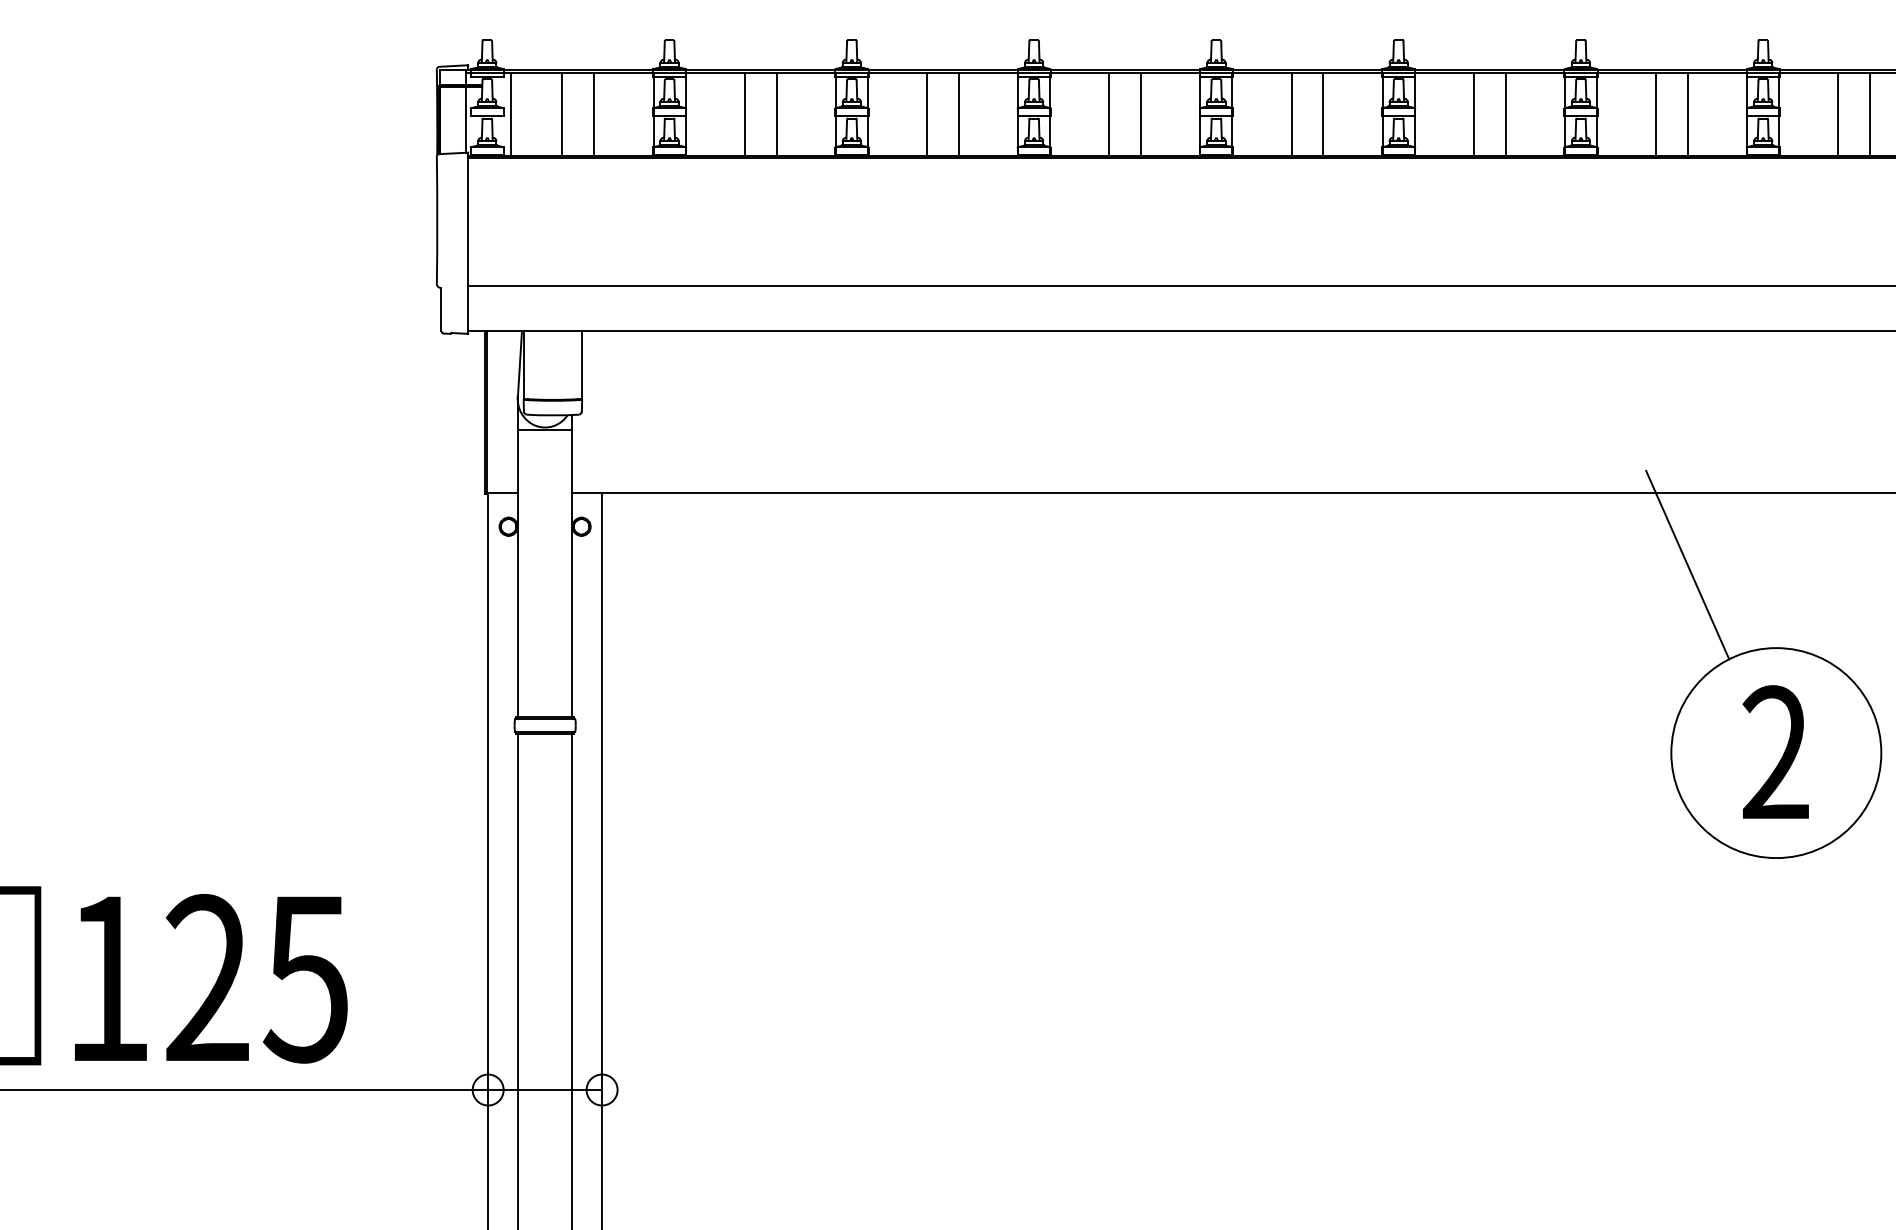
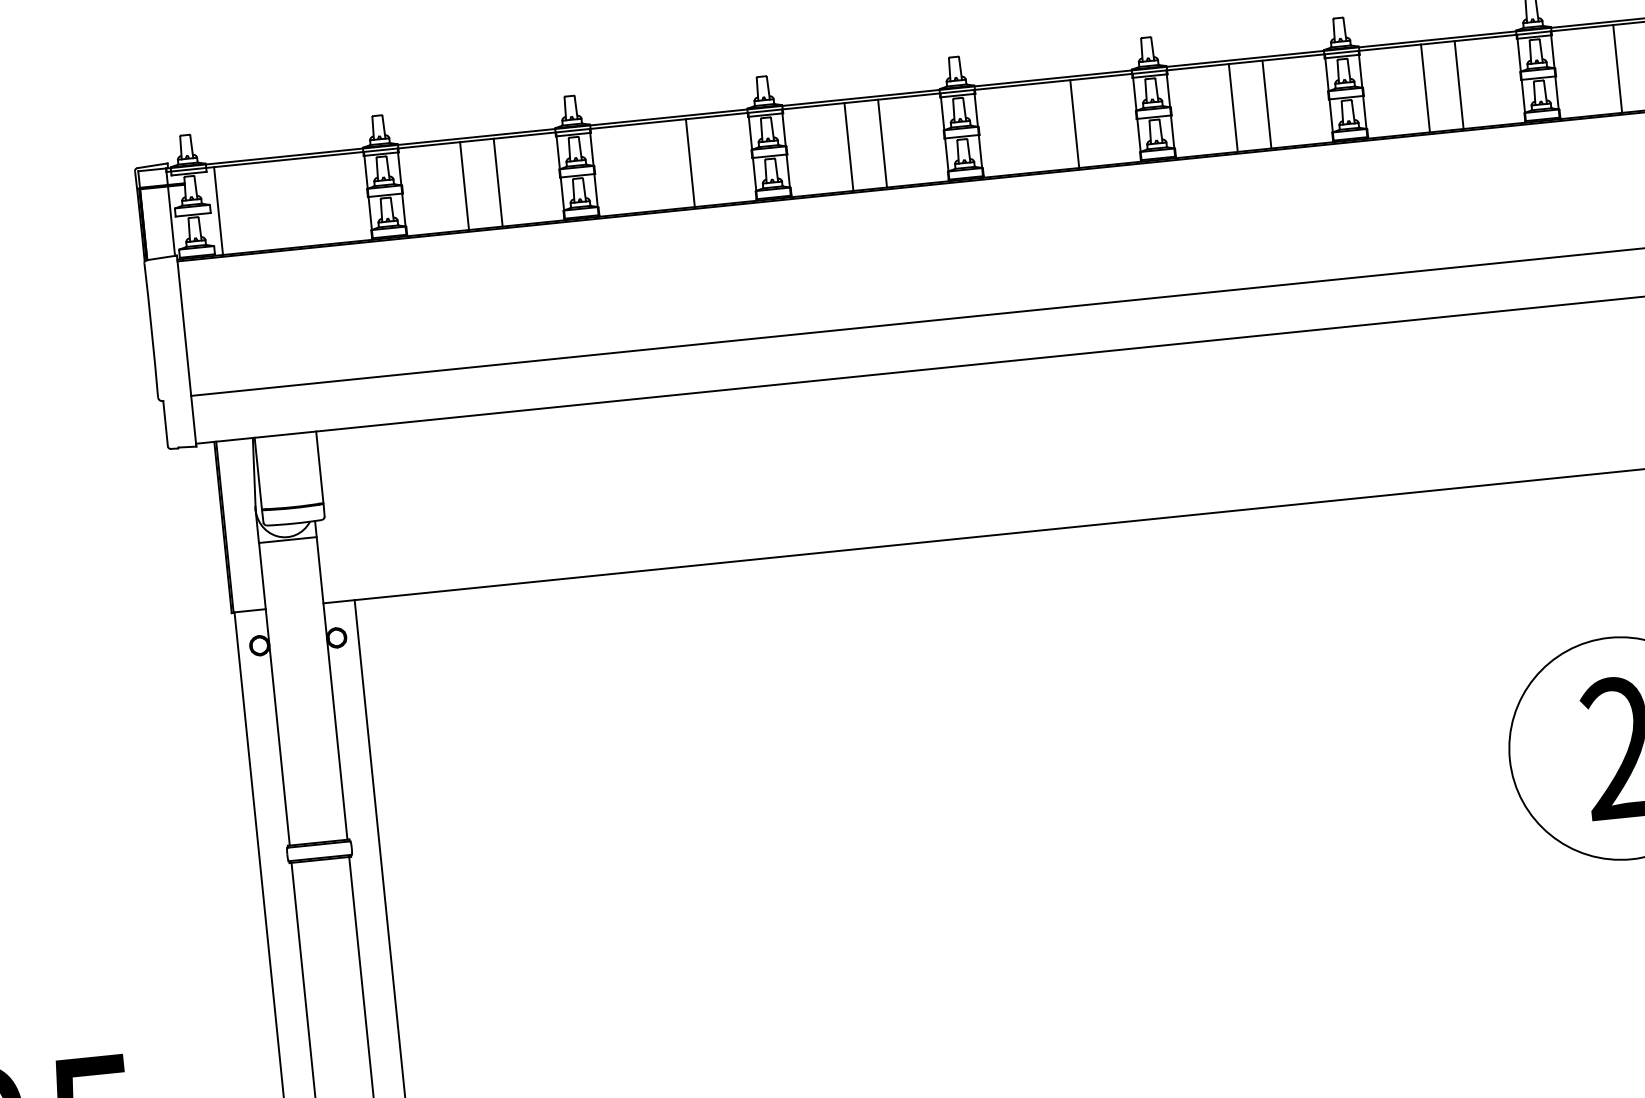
line: (562, 114) -> (272, 205), removed
line: (594, 114) -> (306, 201), removed
line: (927, 114) -> (657, 166), removed
line: (1291, 114) -> (1041, 127), removed
line: (1687, 564) -> (1506, 559), removed

